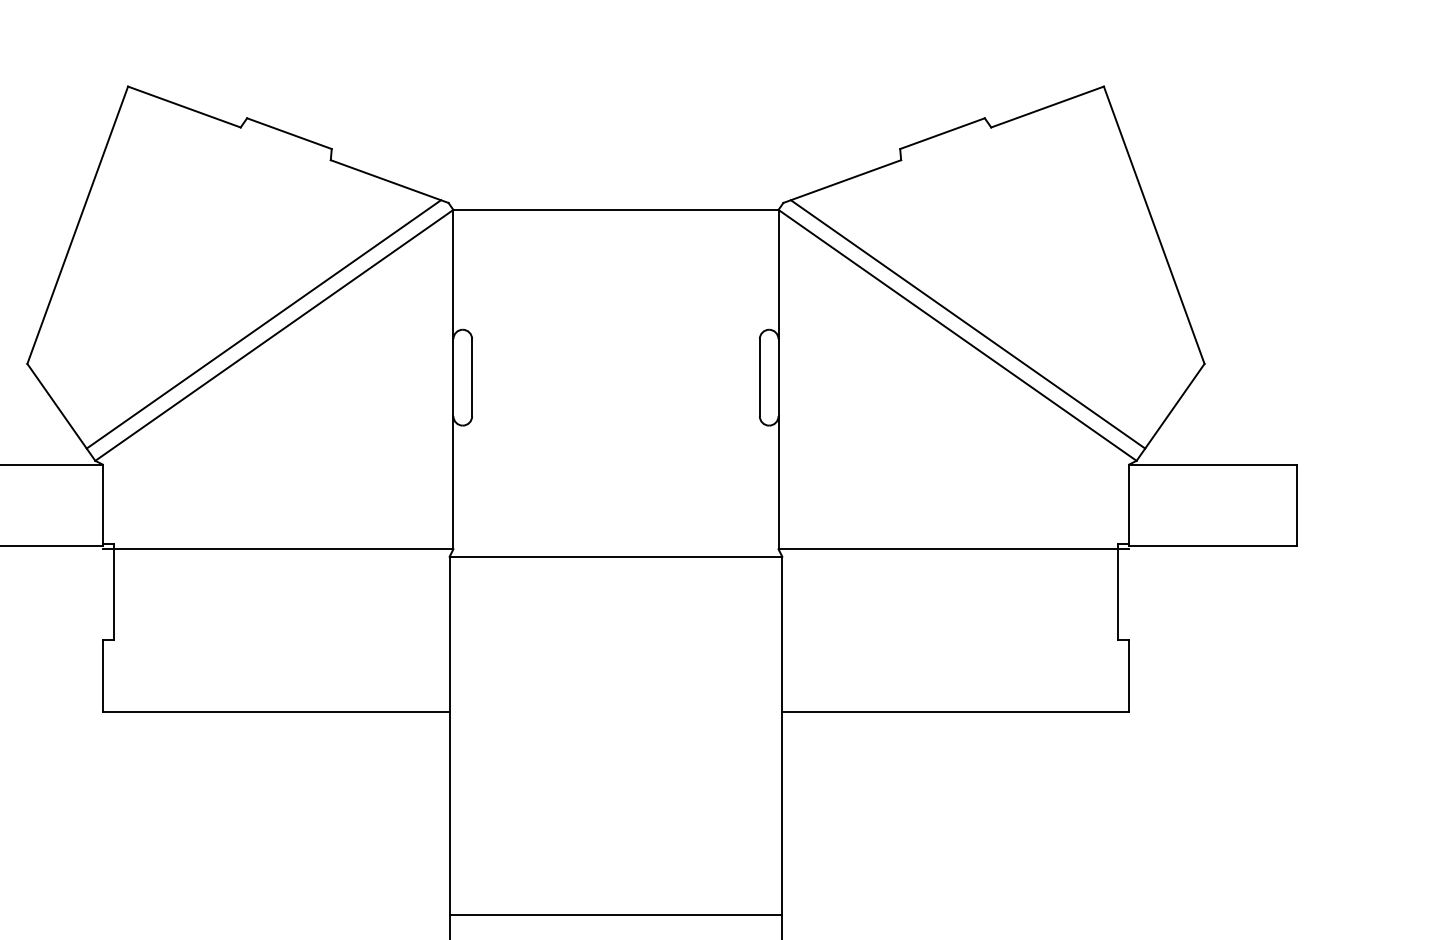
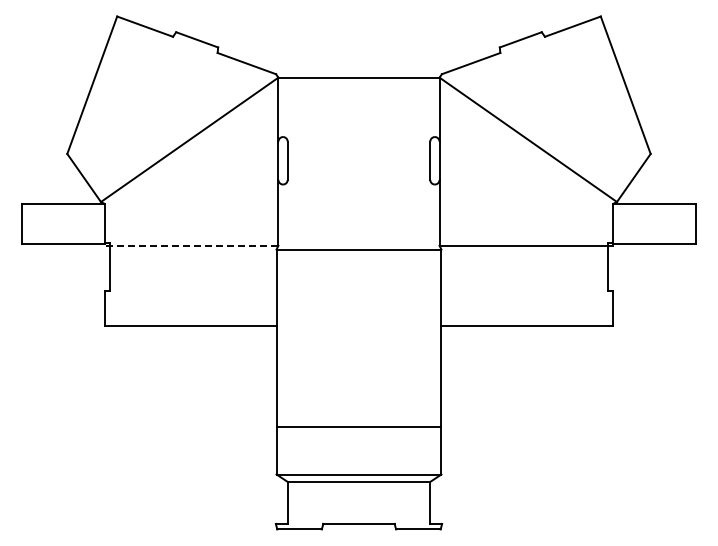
line: (263, 322) -> (184, 133), removed
line: (968, 322) -> (533, 133), removed
line: (277, 548) -> (191, 245), solid -> dashed

